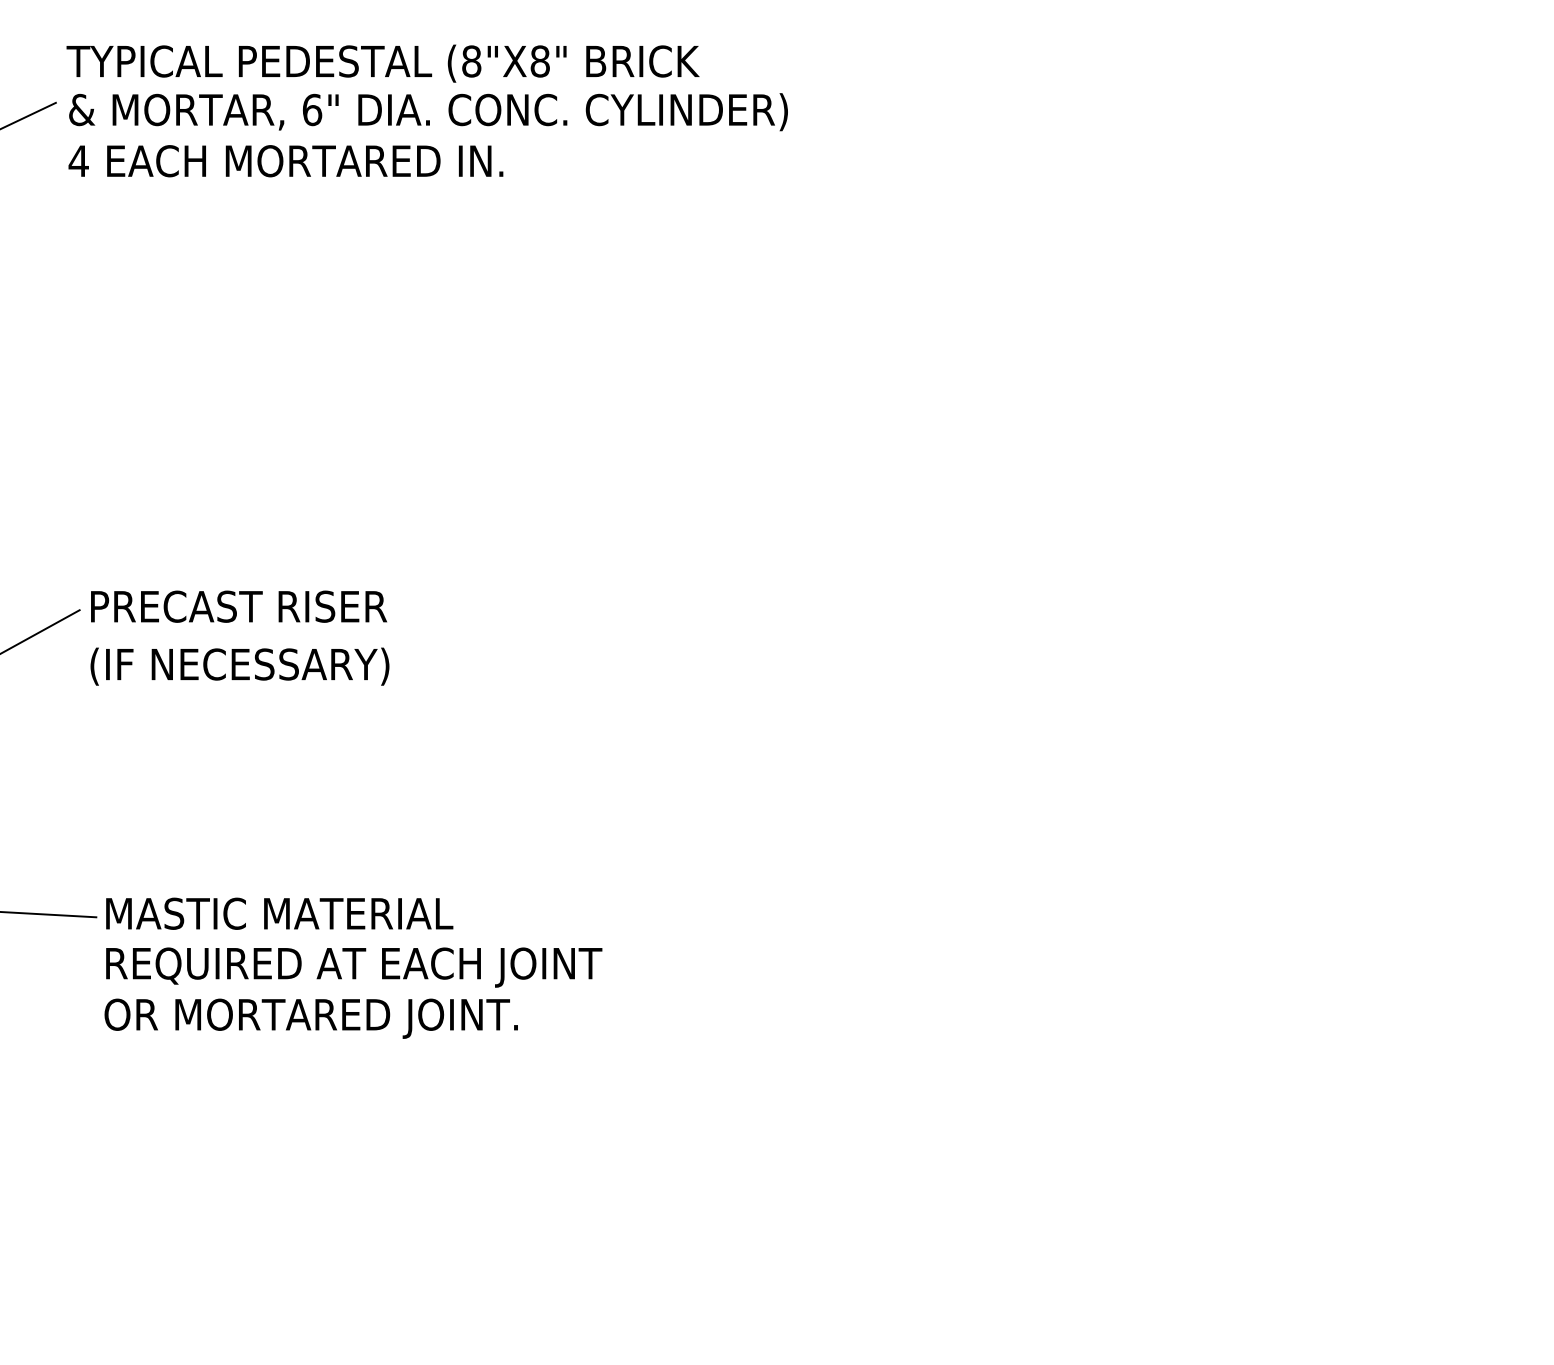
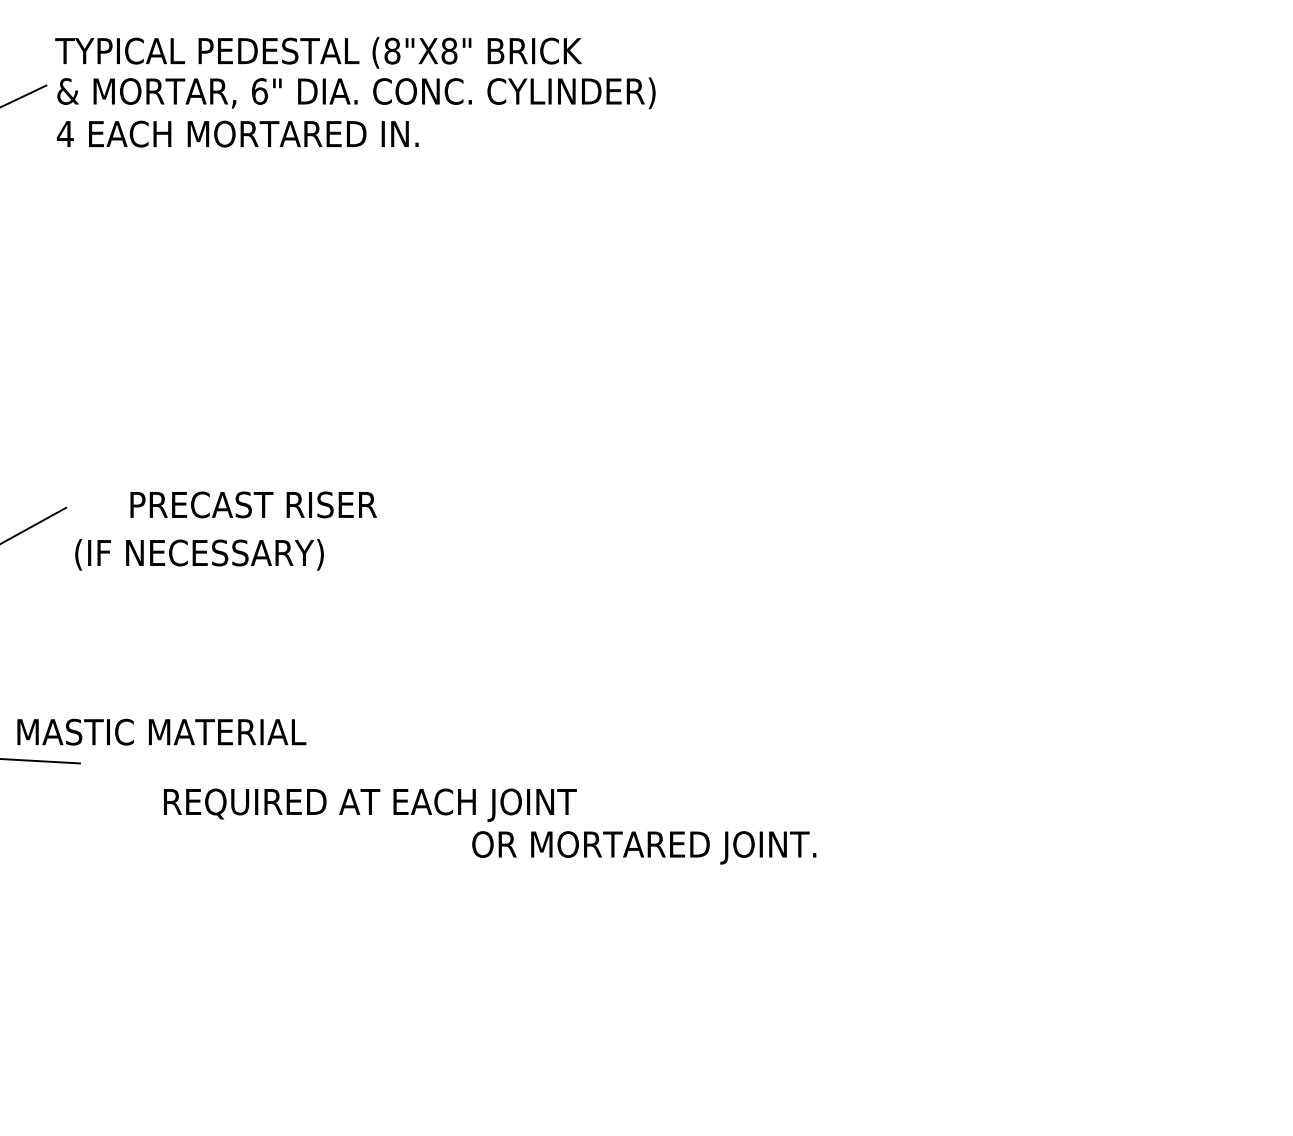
text: (238, 606) -> (253, 504), moved
text: (279, 913) -> (161, 731), moved
text: (354, 967) -> (370, 805), moved
text: (310, 1018) -> (643, 847), moved

